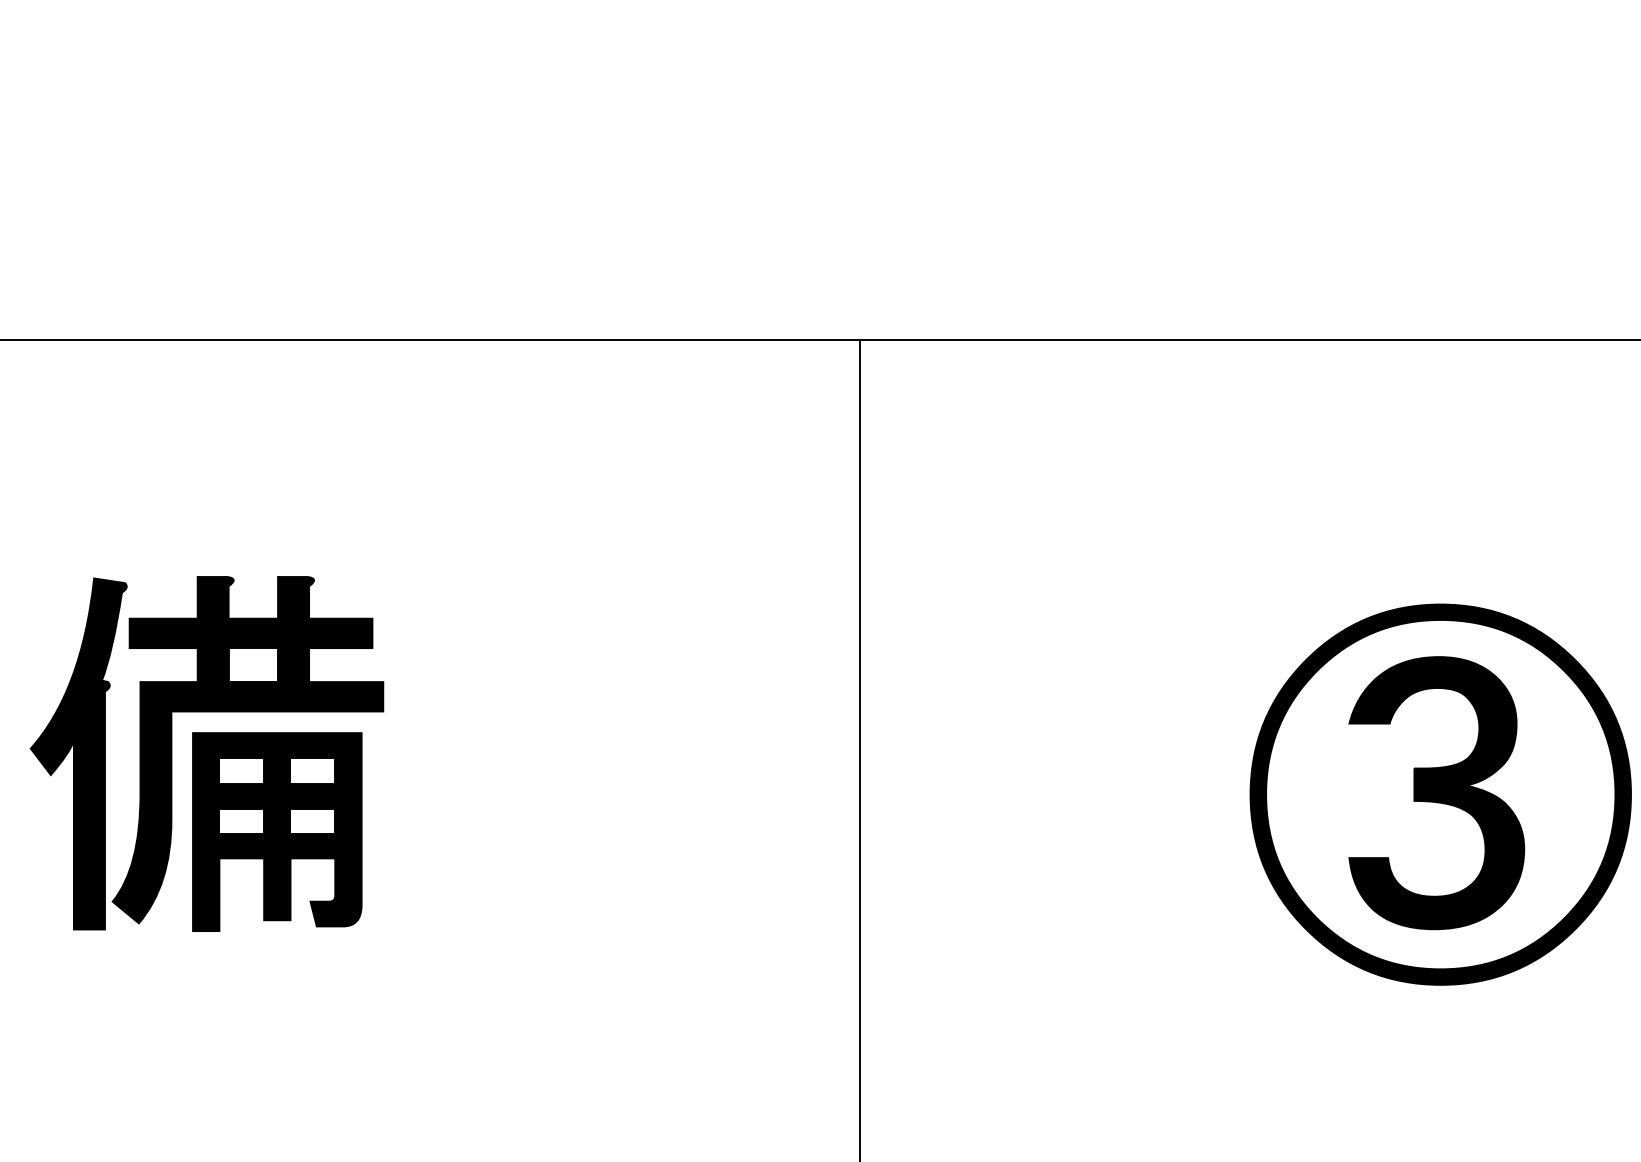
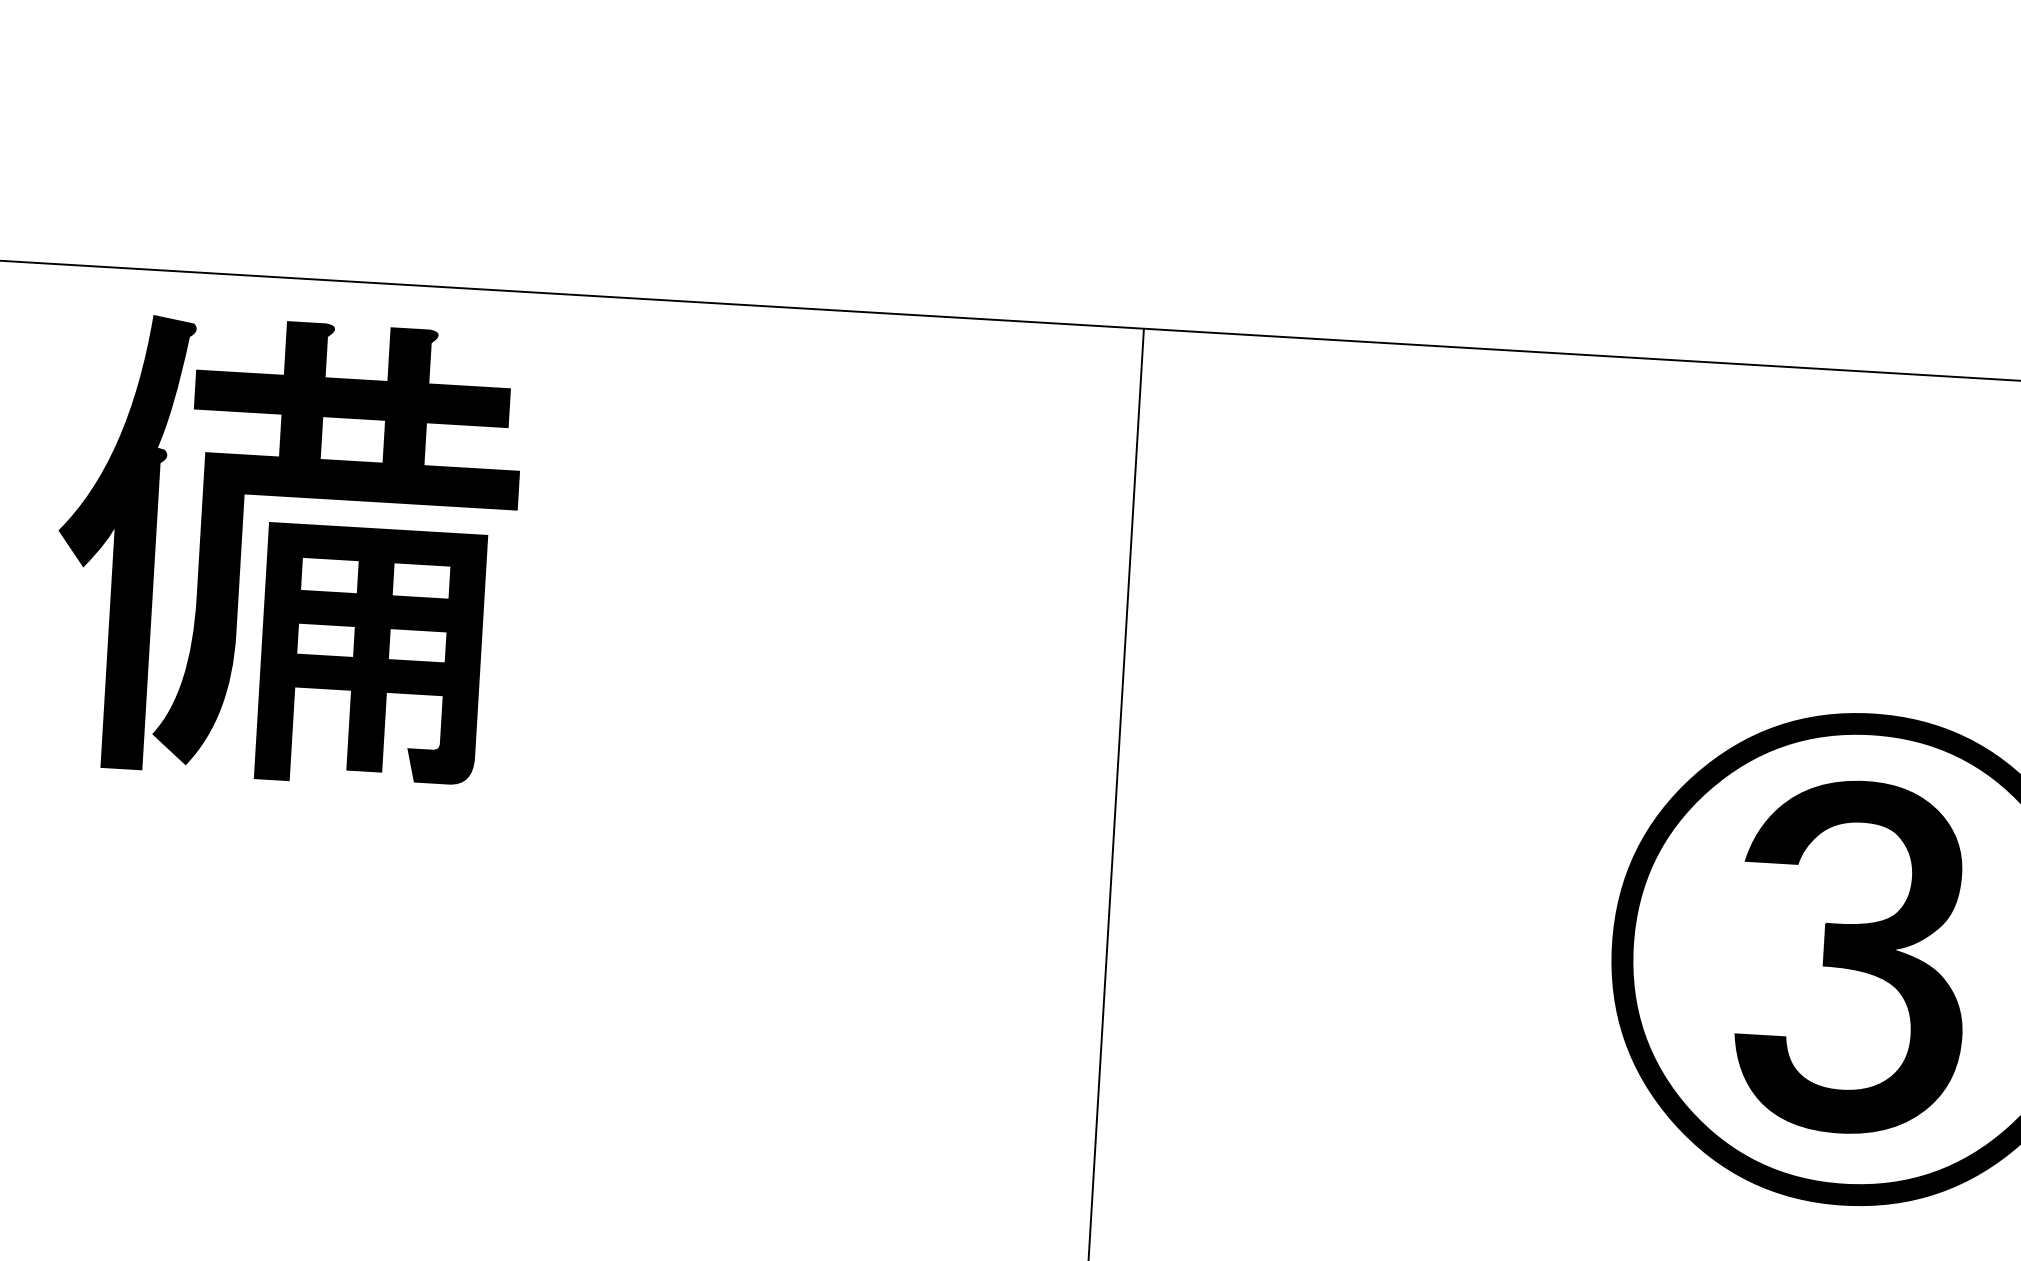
part: (206, 753) -> (285, 550), moved

